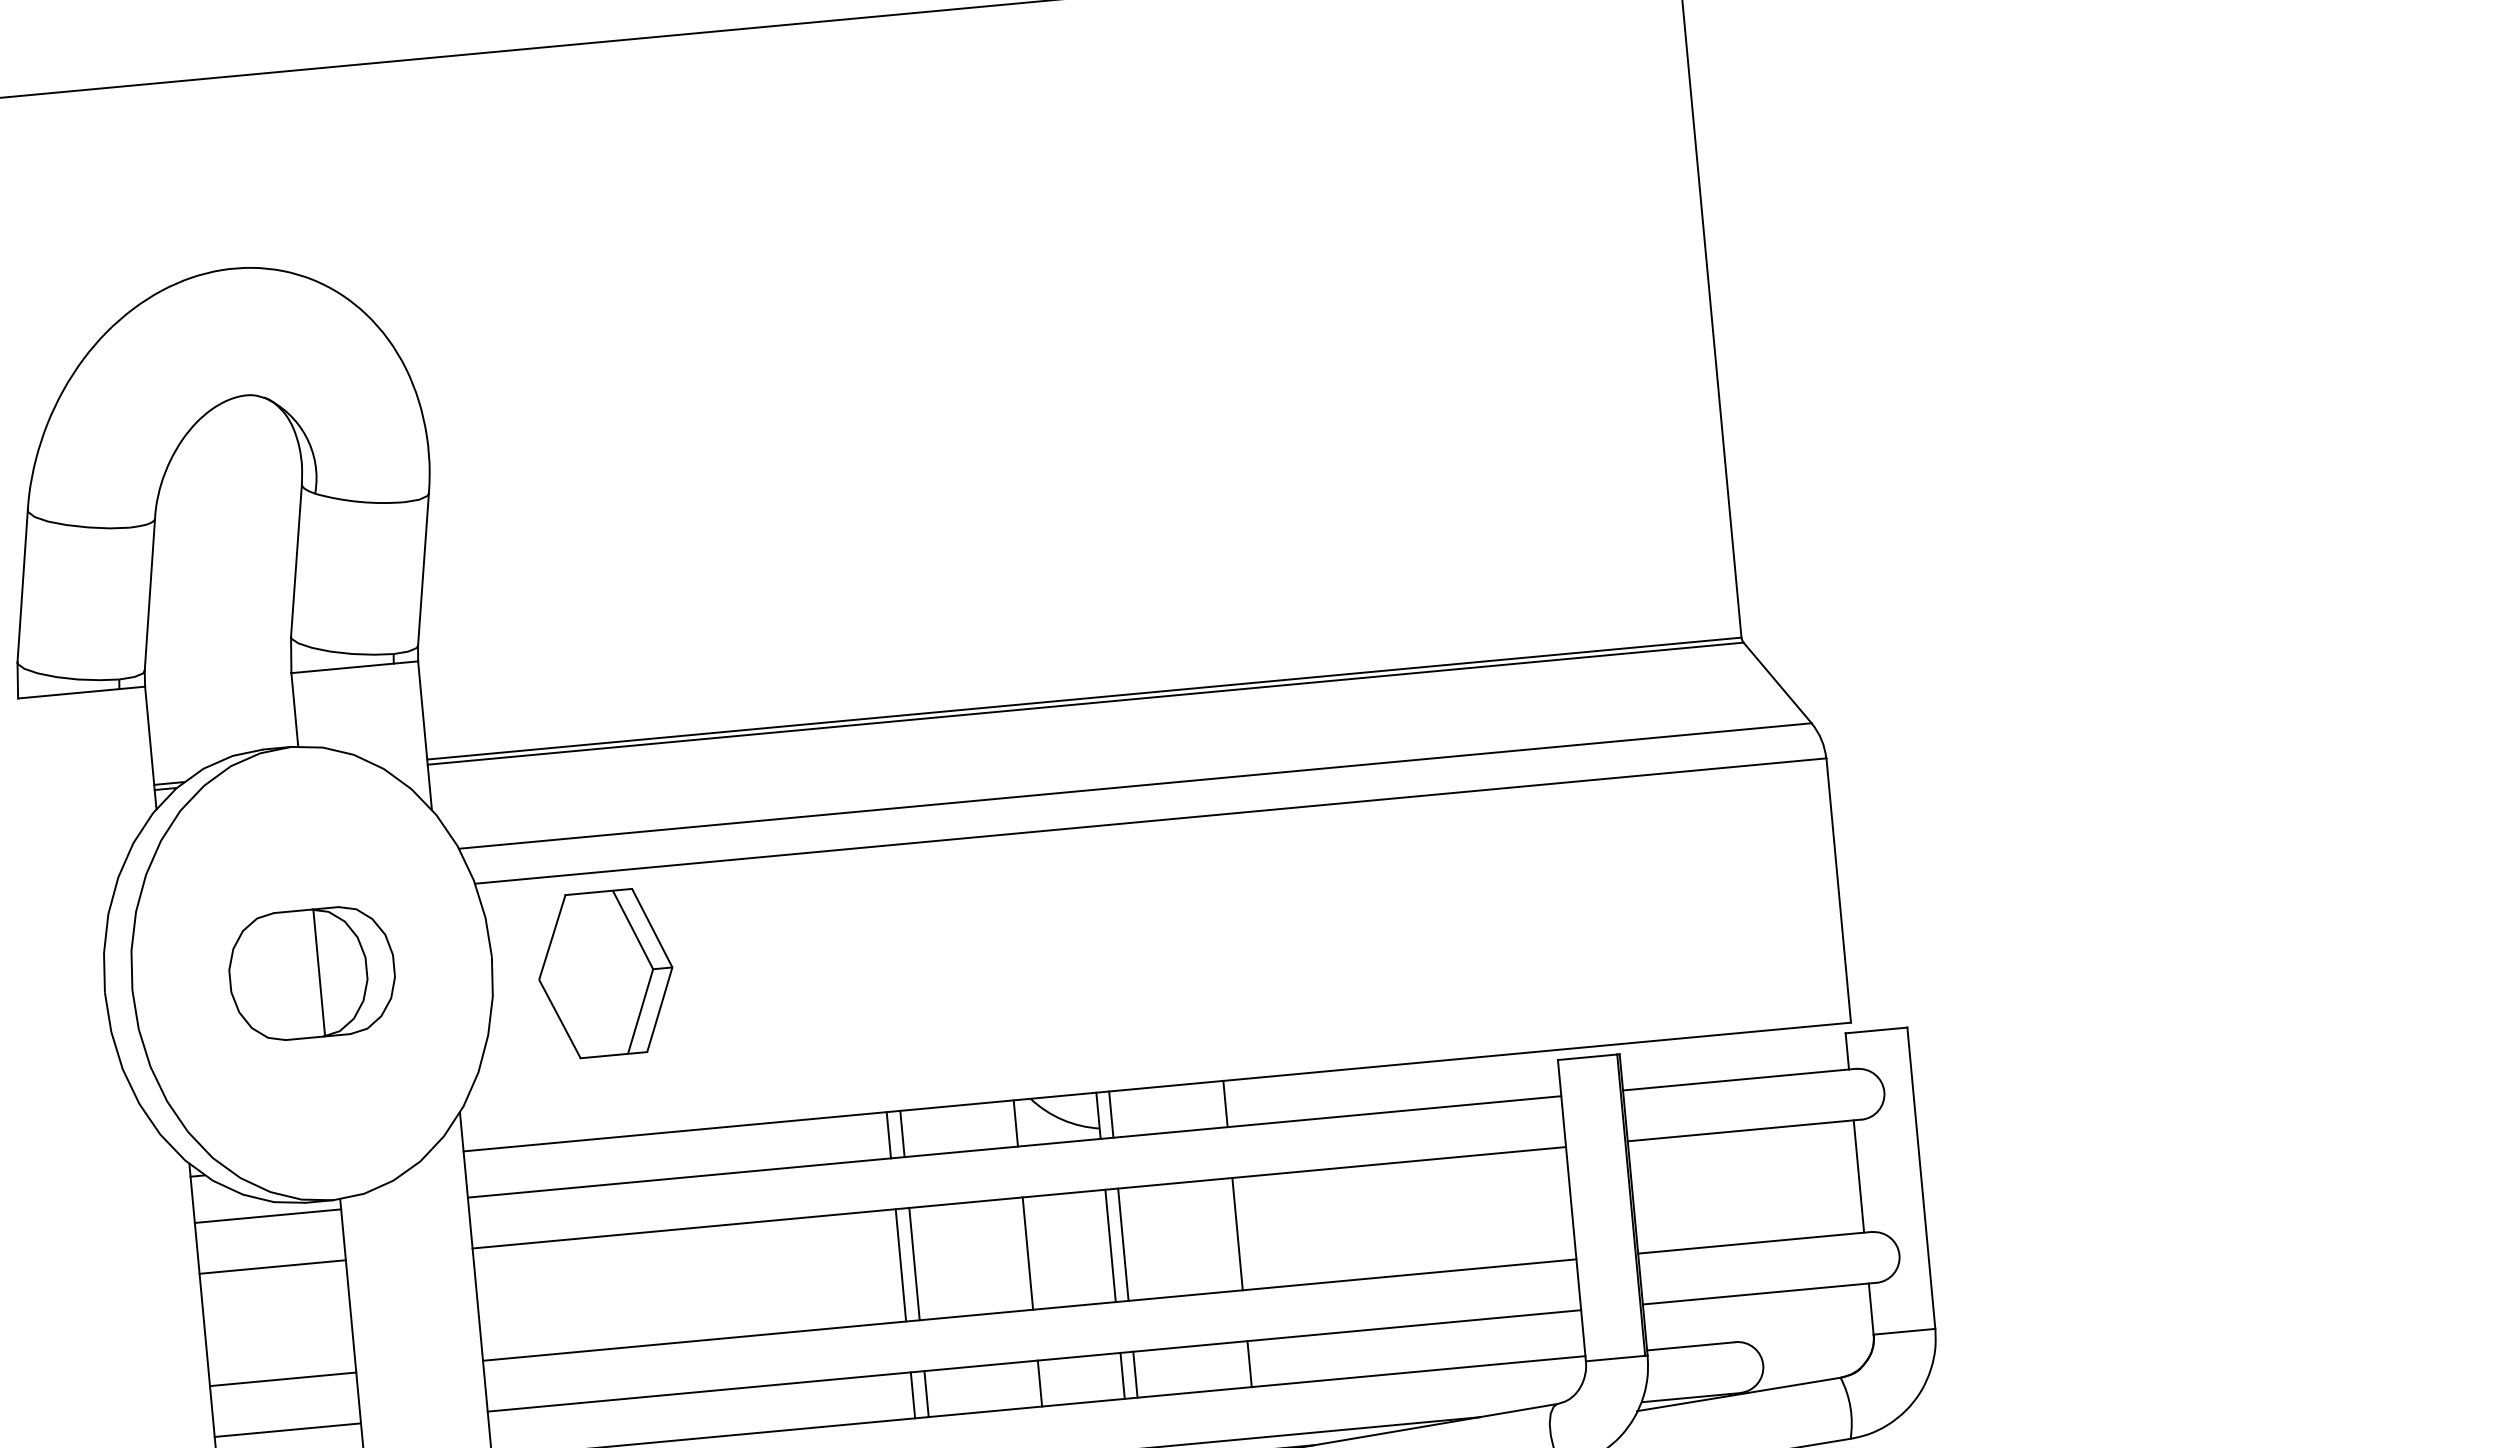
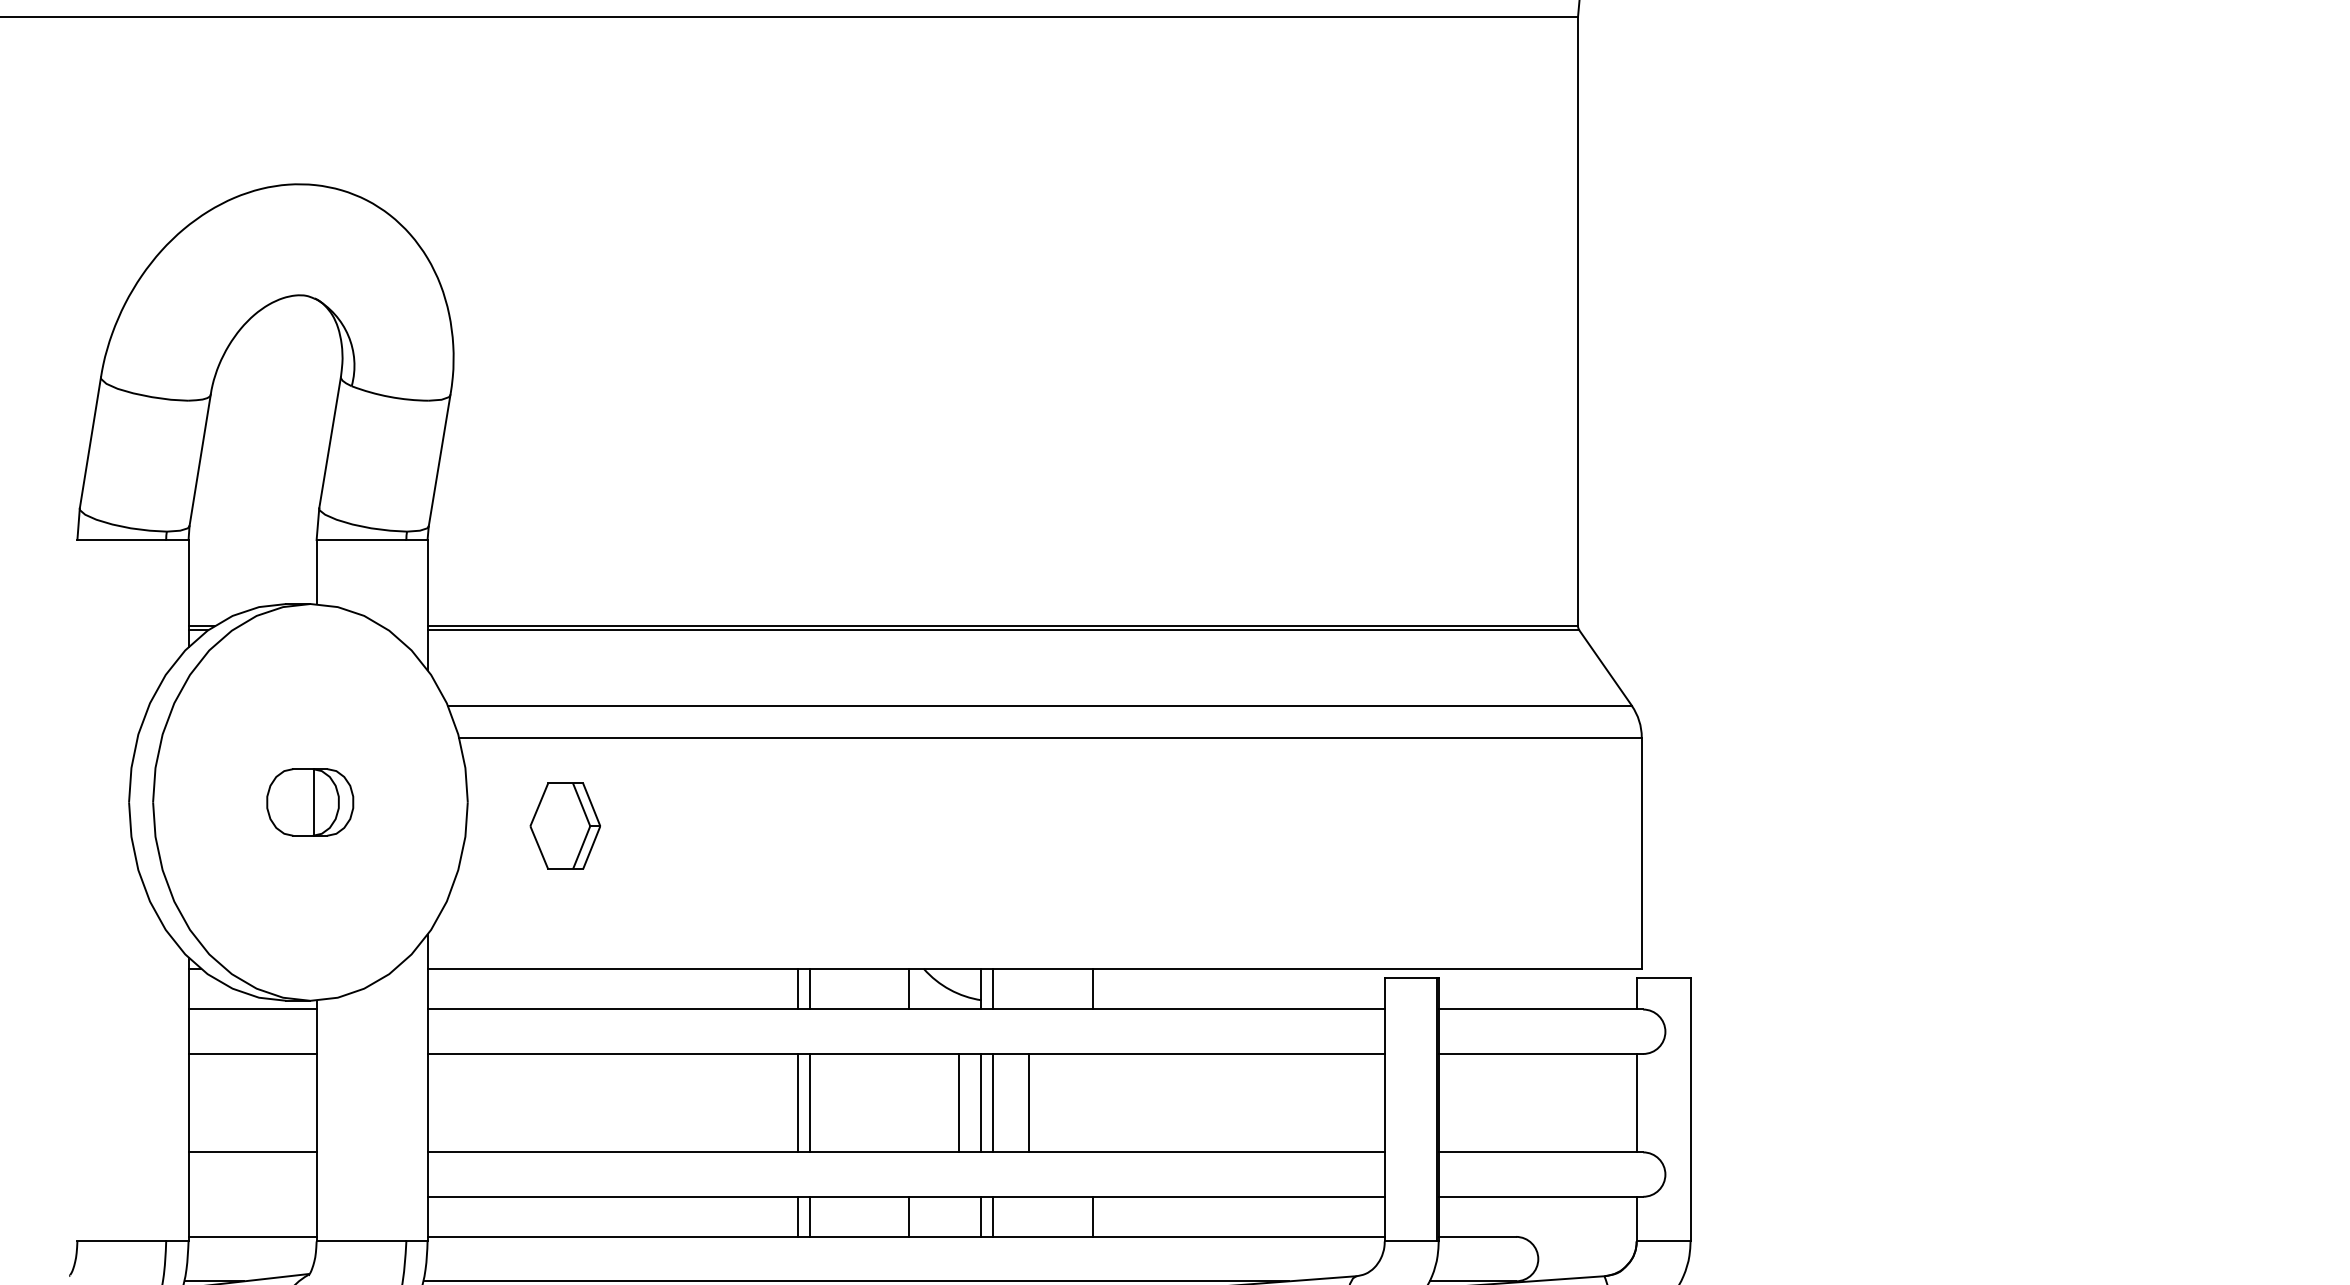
part: (311, 973) -> (309, 802), size x0.6
part: (606, 974) -> (565, 826), size x0.6
line: (1237, 1233) -> (1028, 1102), moved
line: (1028, 1252) -> (959, 1102), moved
line: (287, 1429) -> (252, 1196), removed

